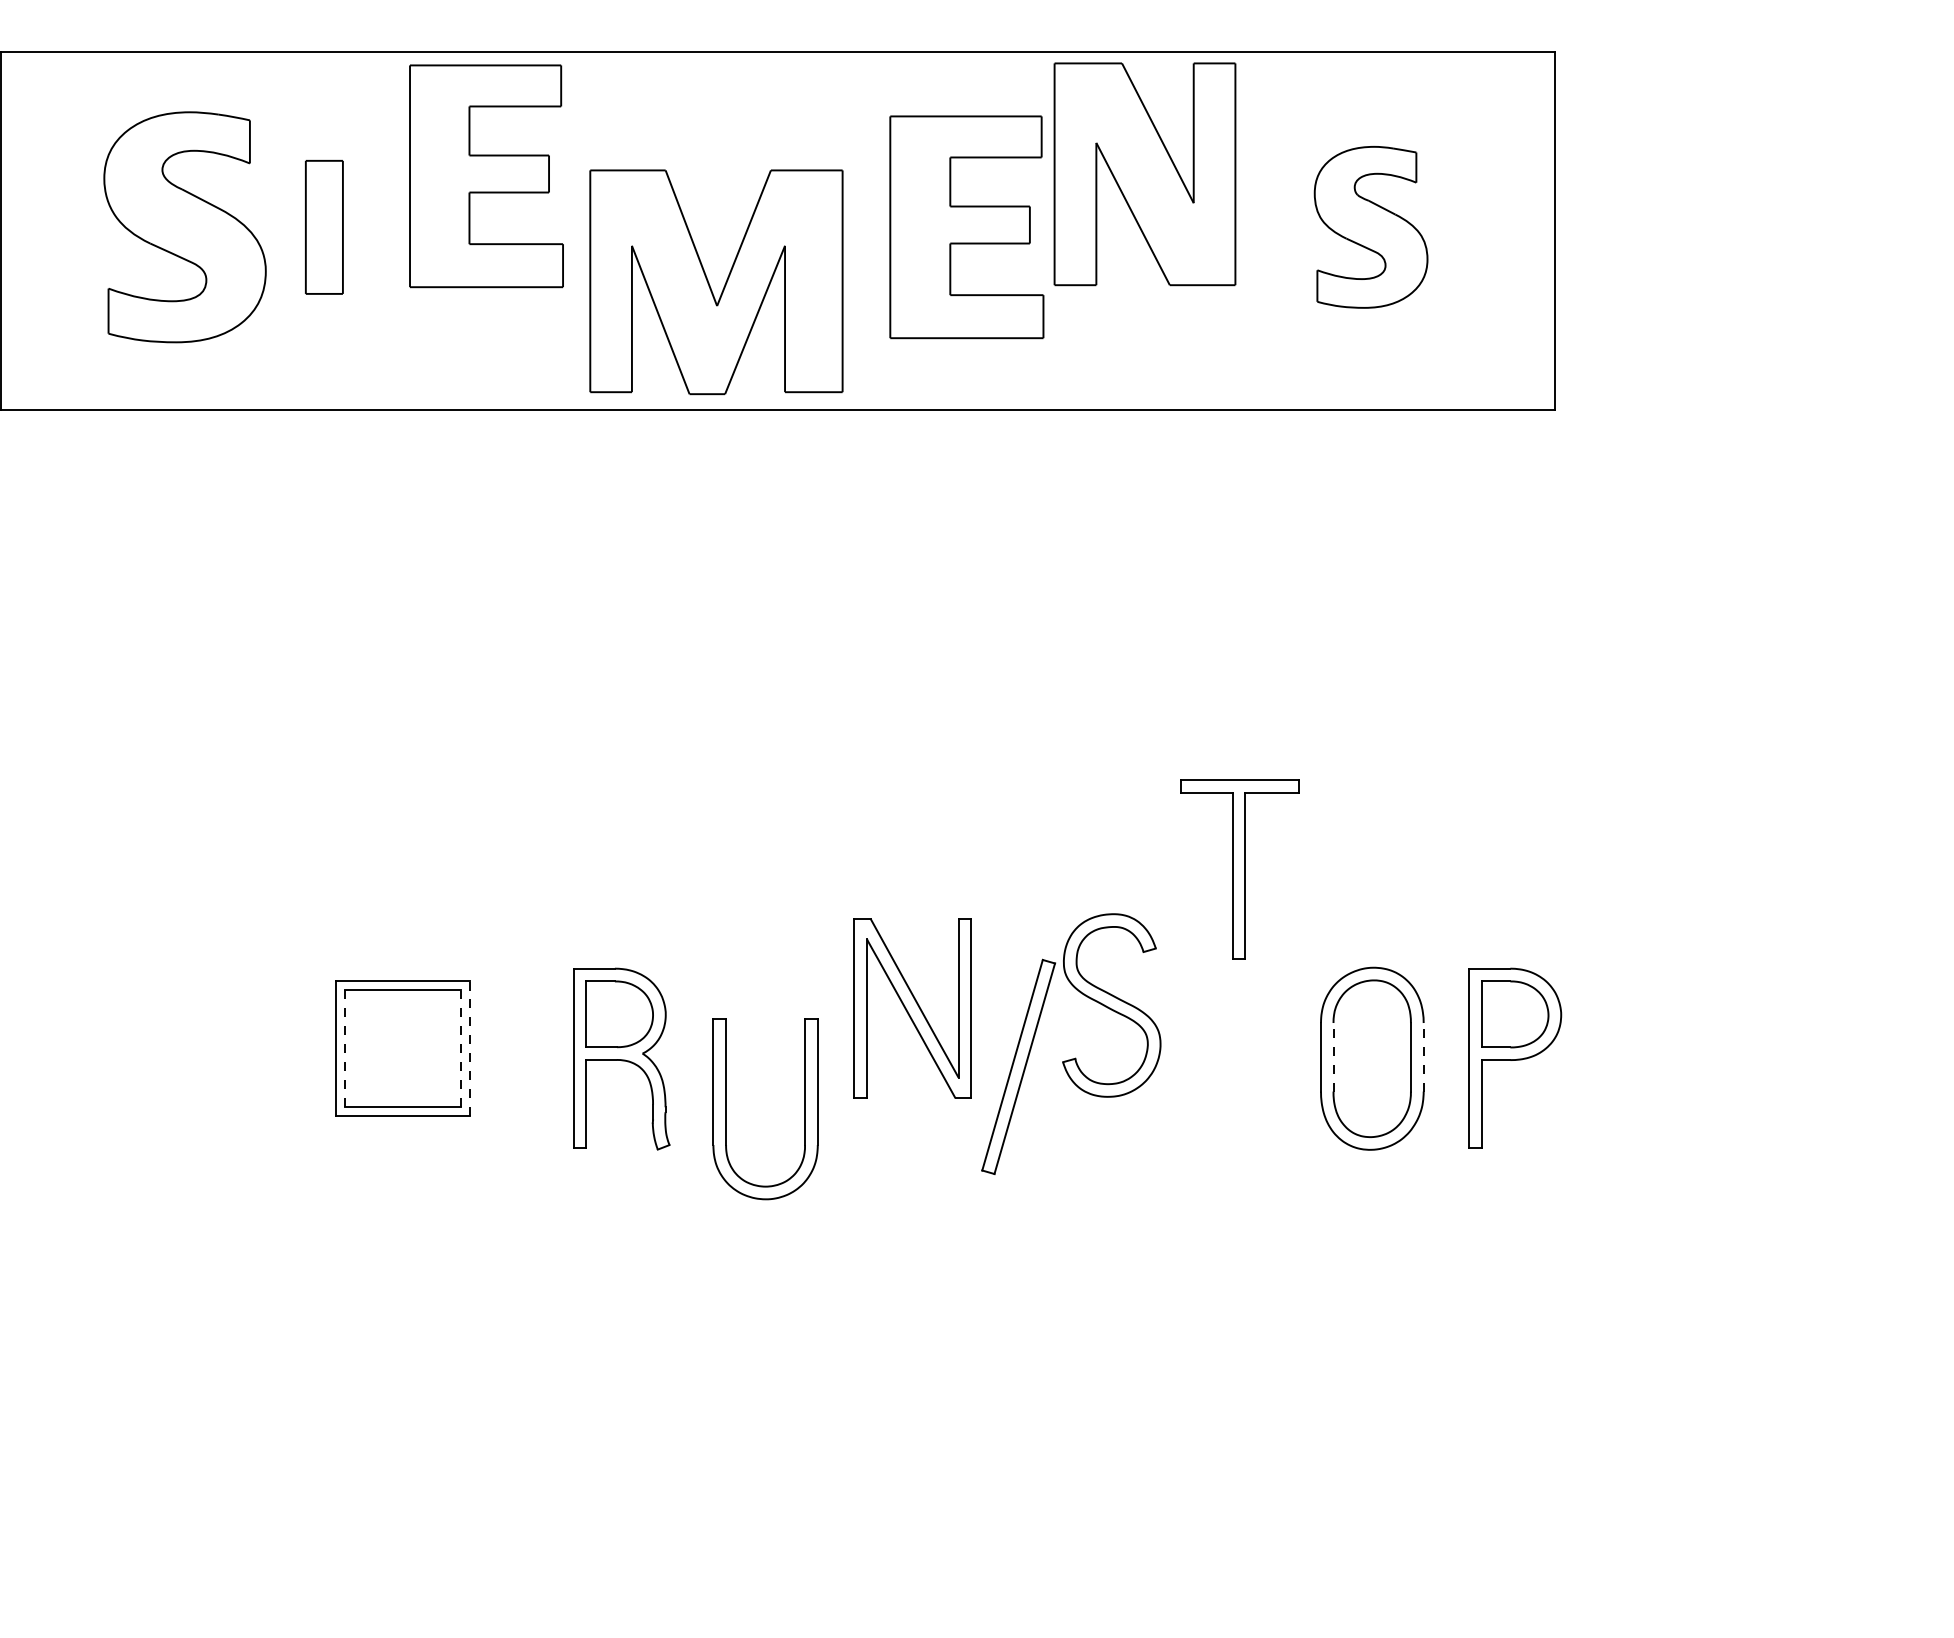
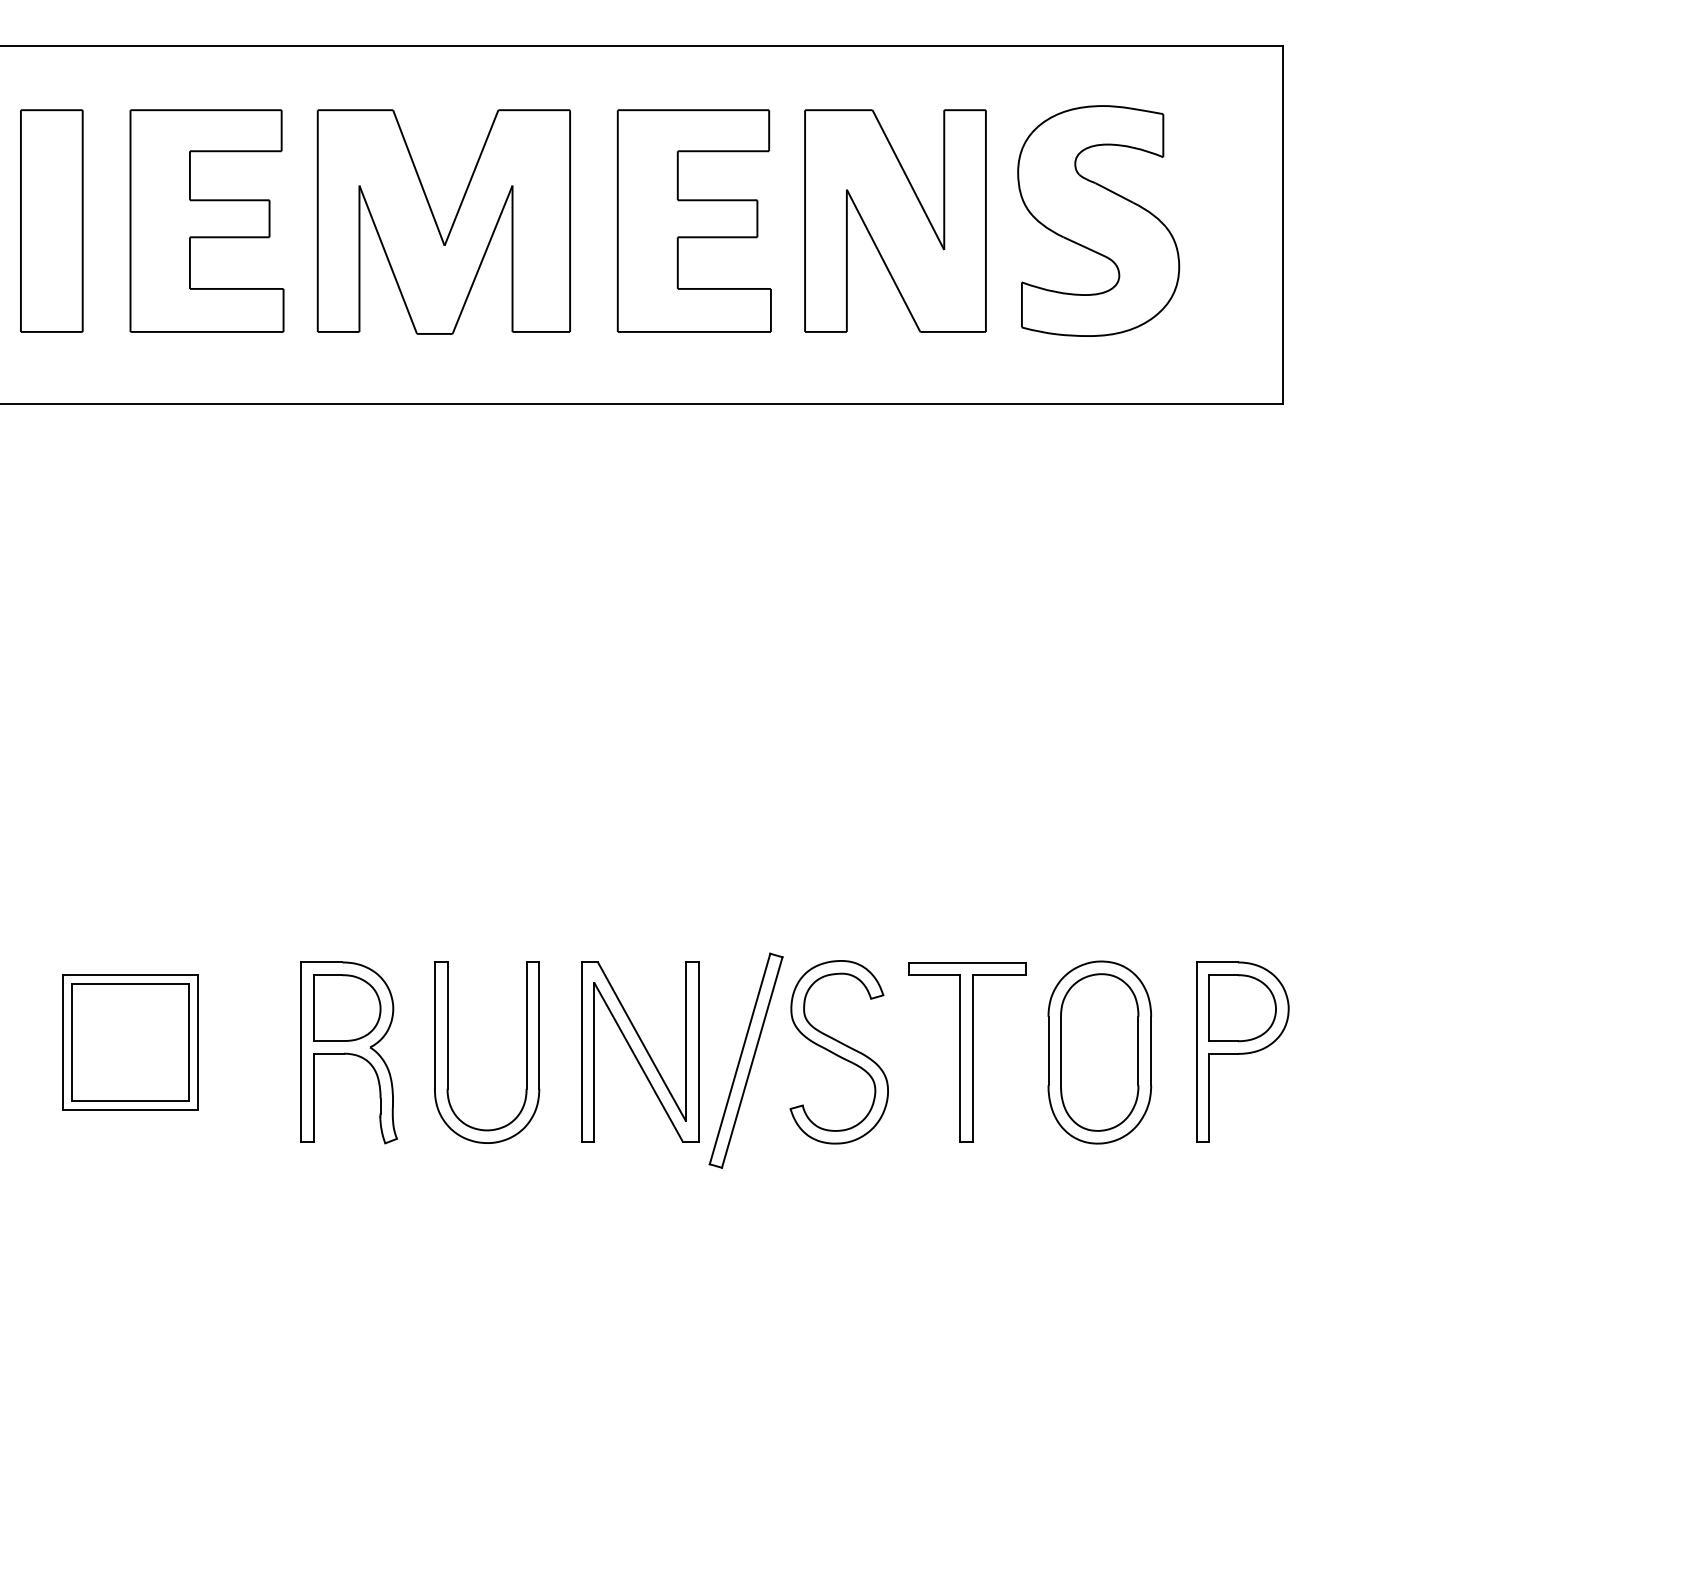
part: (1144, 174) -> (895, 221), moved
part: (486, 176) -> (207, 221), moved
part: (324, 227) -> (52, 221), size x1.67
part: (1370, 227) -> (1098, 221), size x1.43
part: (710, 285) -> (438, 225), moved
part: (1239, 869) -> (967, 1052), moved
part: (1111, 1005) -> (839, 1052), moved
part: (912, 1008) -> (640, 1052), moved
line: (461, 1048) -> (189, 1042), dashed -> solid
line: (470, 1048) -> (198, 1042), dashed -> solid
line: (344, 1049) -> (72, 1043), dashed -> solid
line: (1333, 1056) -> (1061, 1050), dashed -> solid
line: (1423, 1056) -> (1151, 1050), dashed -> solid
part: (726, 1109) -> (448, 1053), moved

